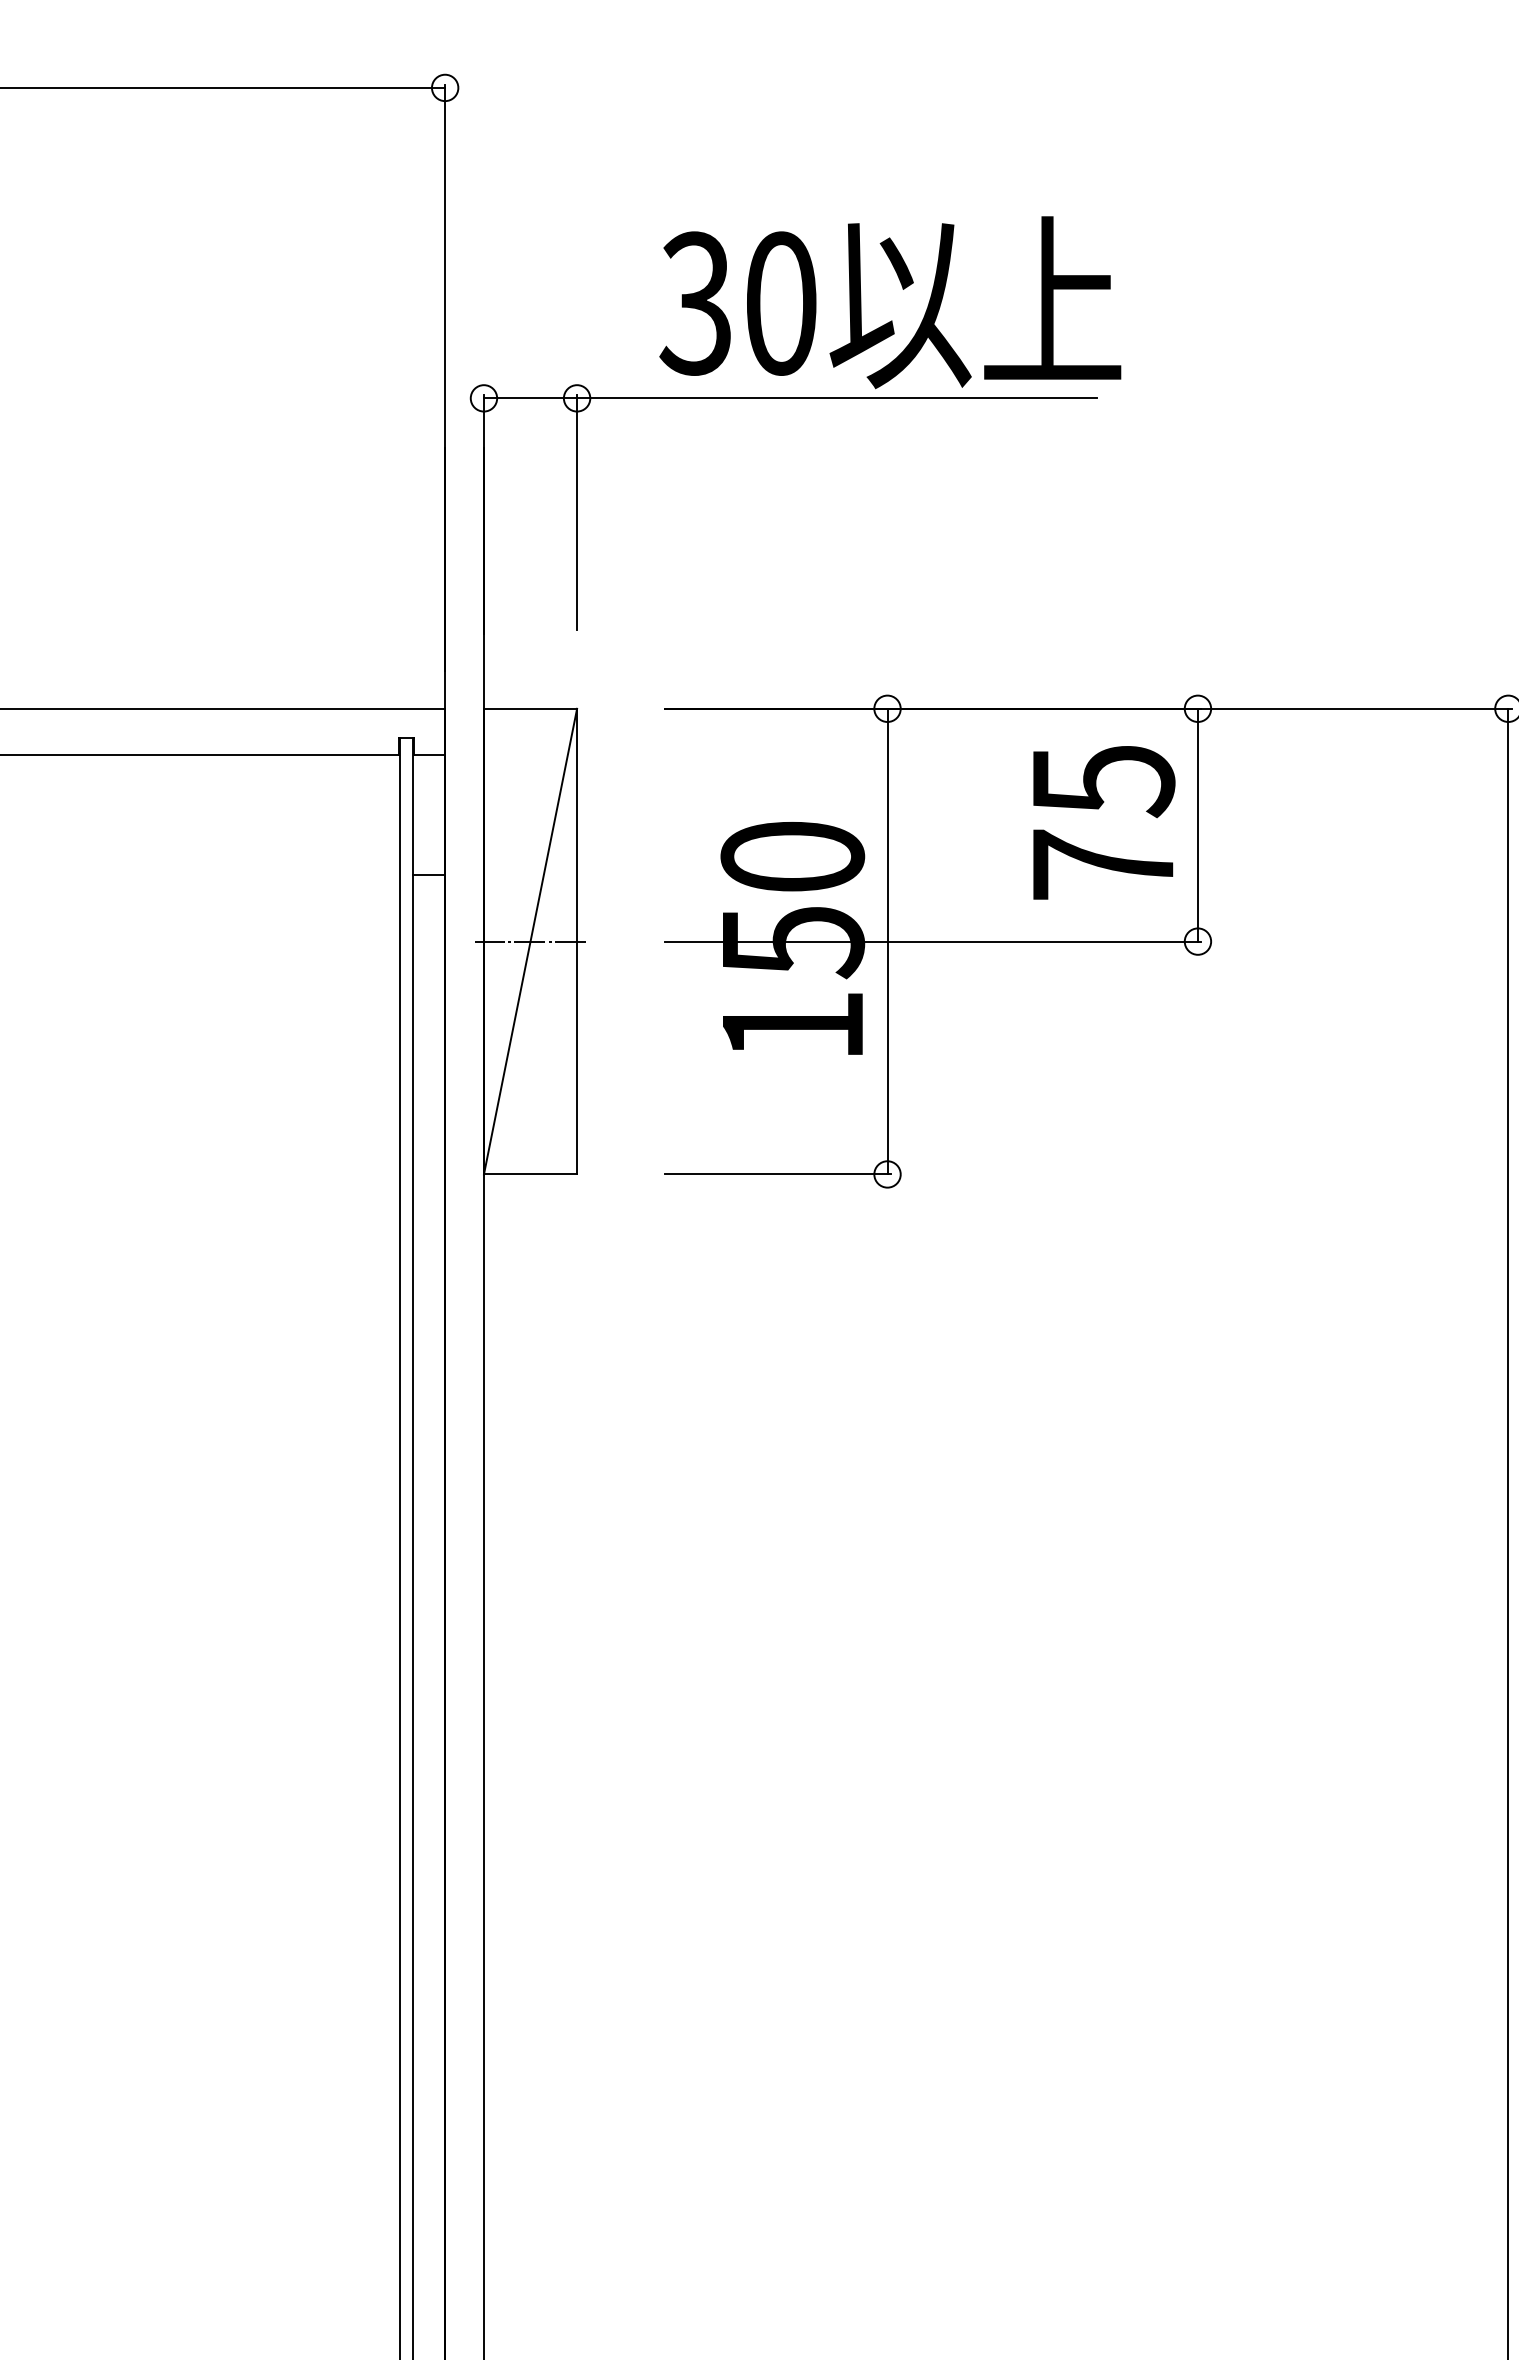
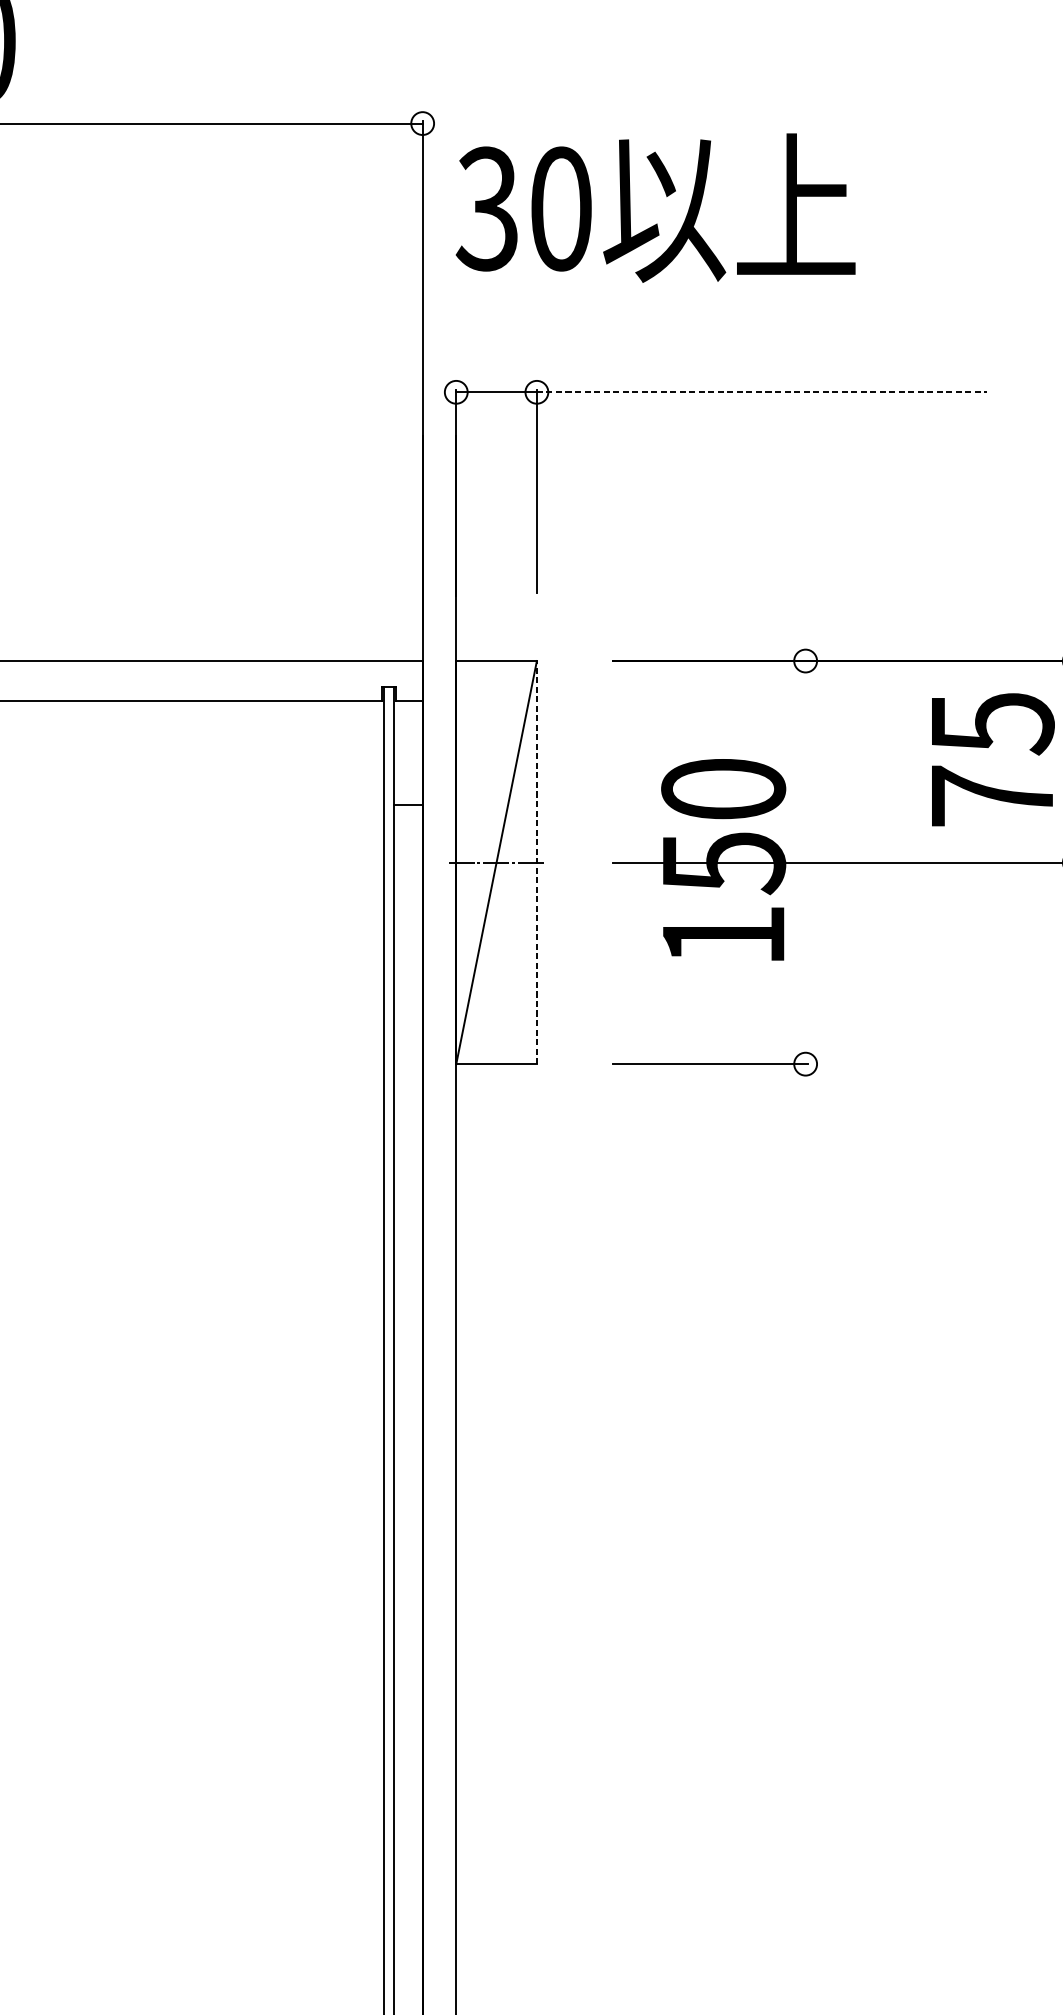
text: (890, 302) -> (655, 208), moved
line: (836, 398) -> (761, 392), solid -> dashed
line: (577, 941) -> (537, 862), solid -> dashed
line: (887, 941) -> (805, 862), removed

